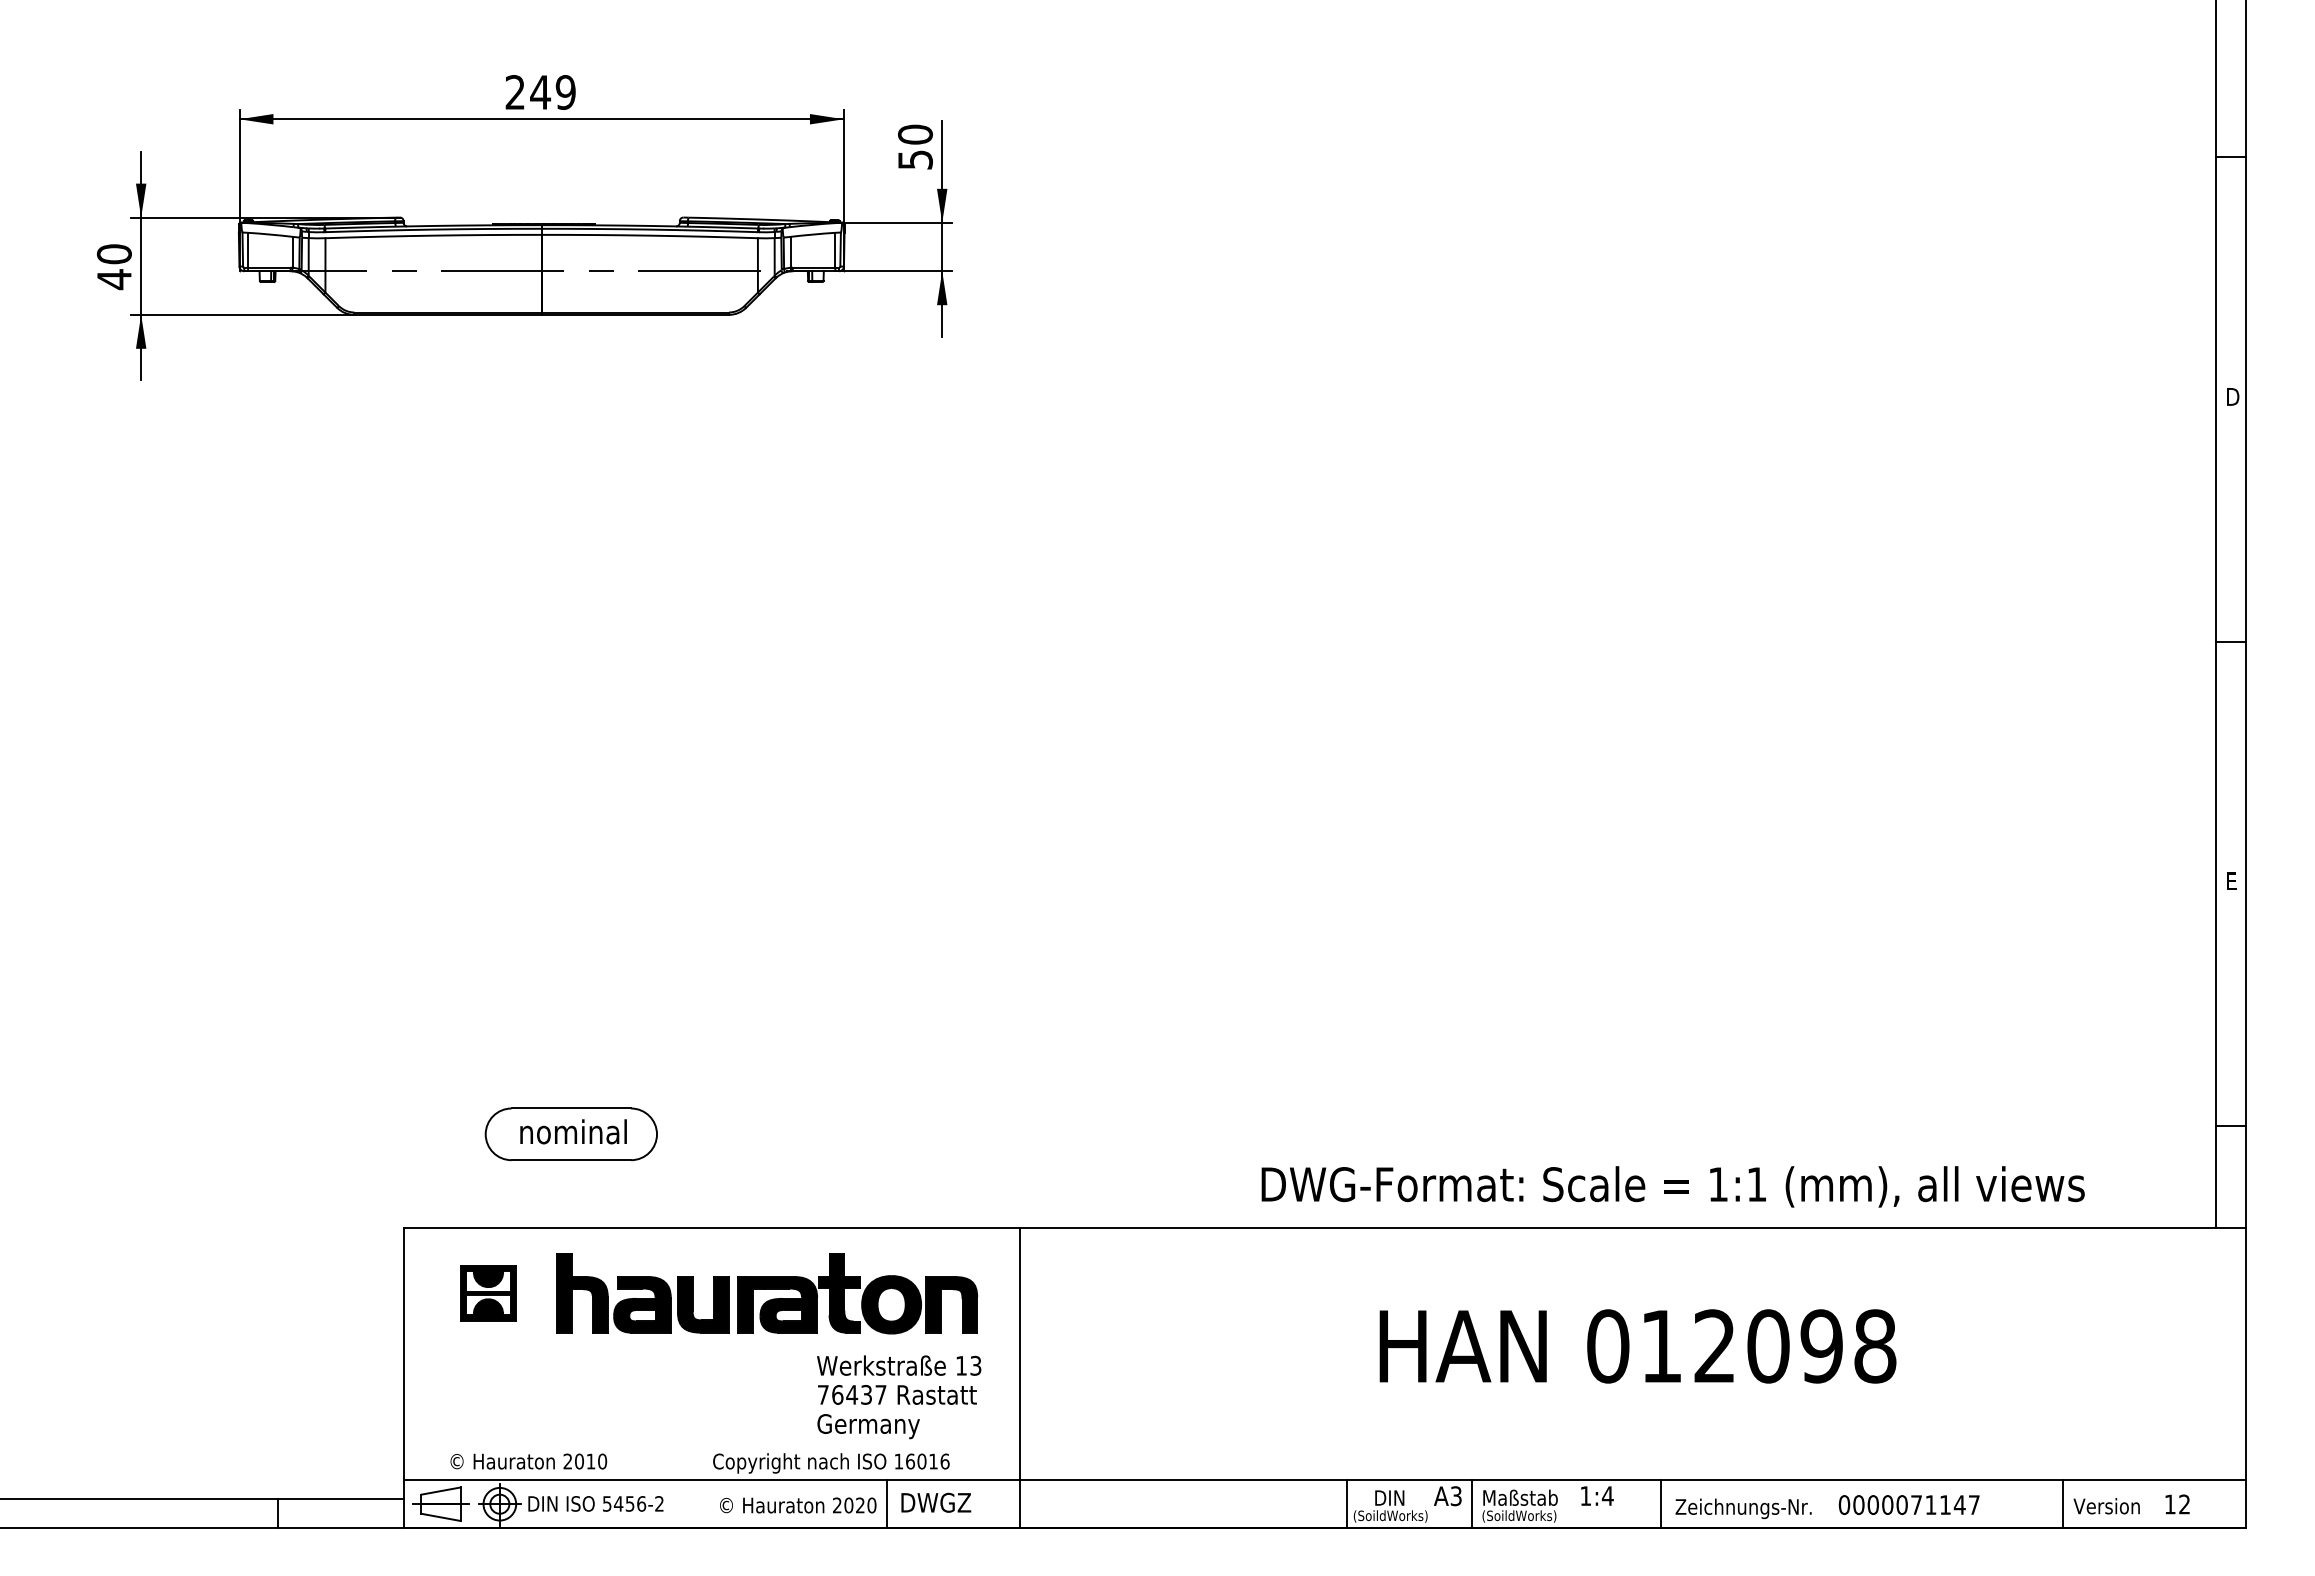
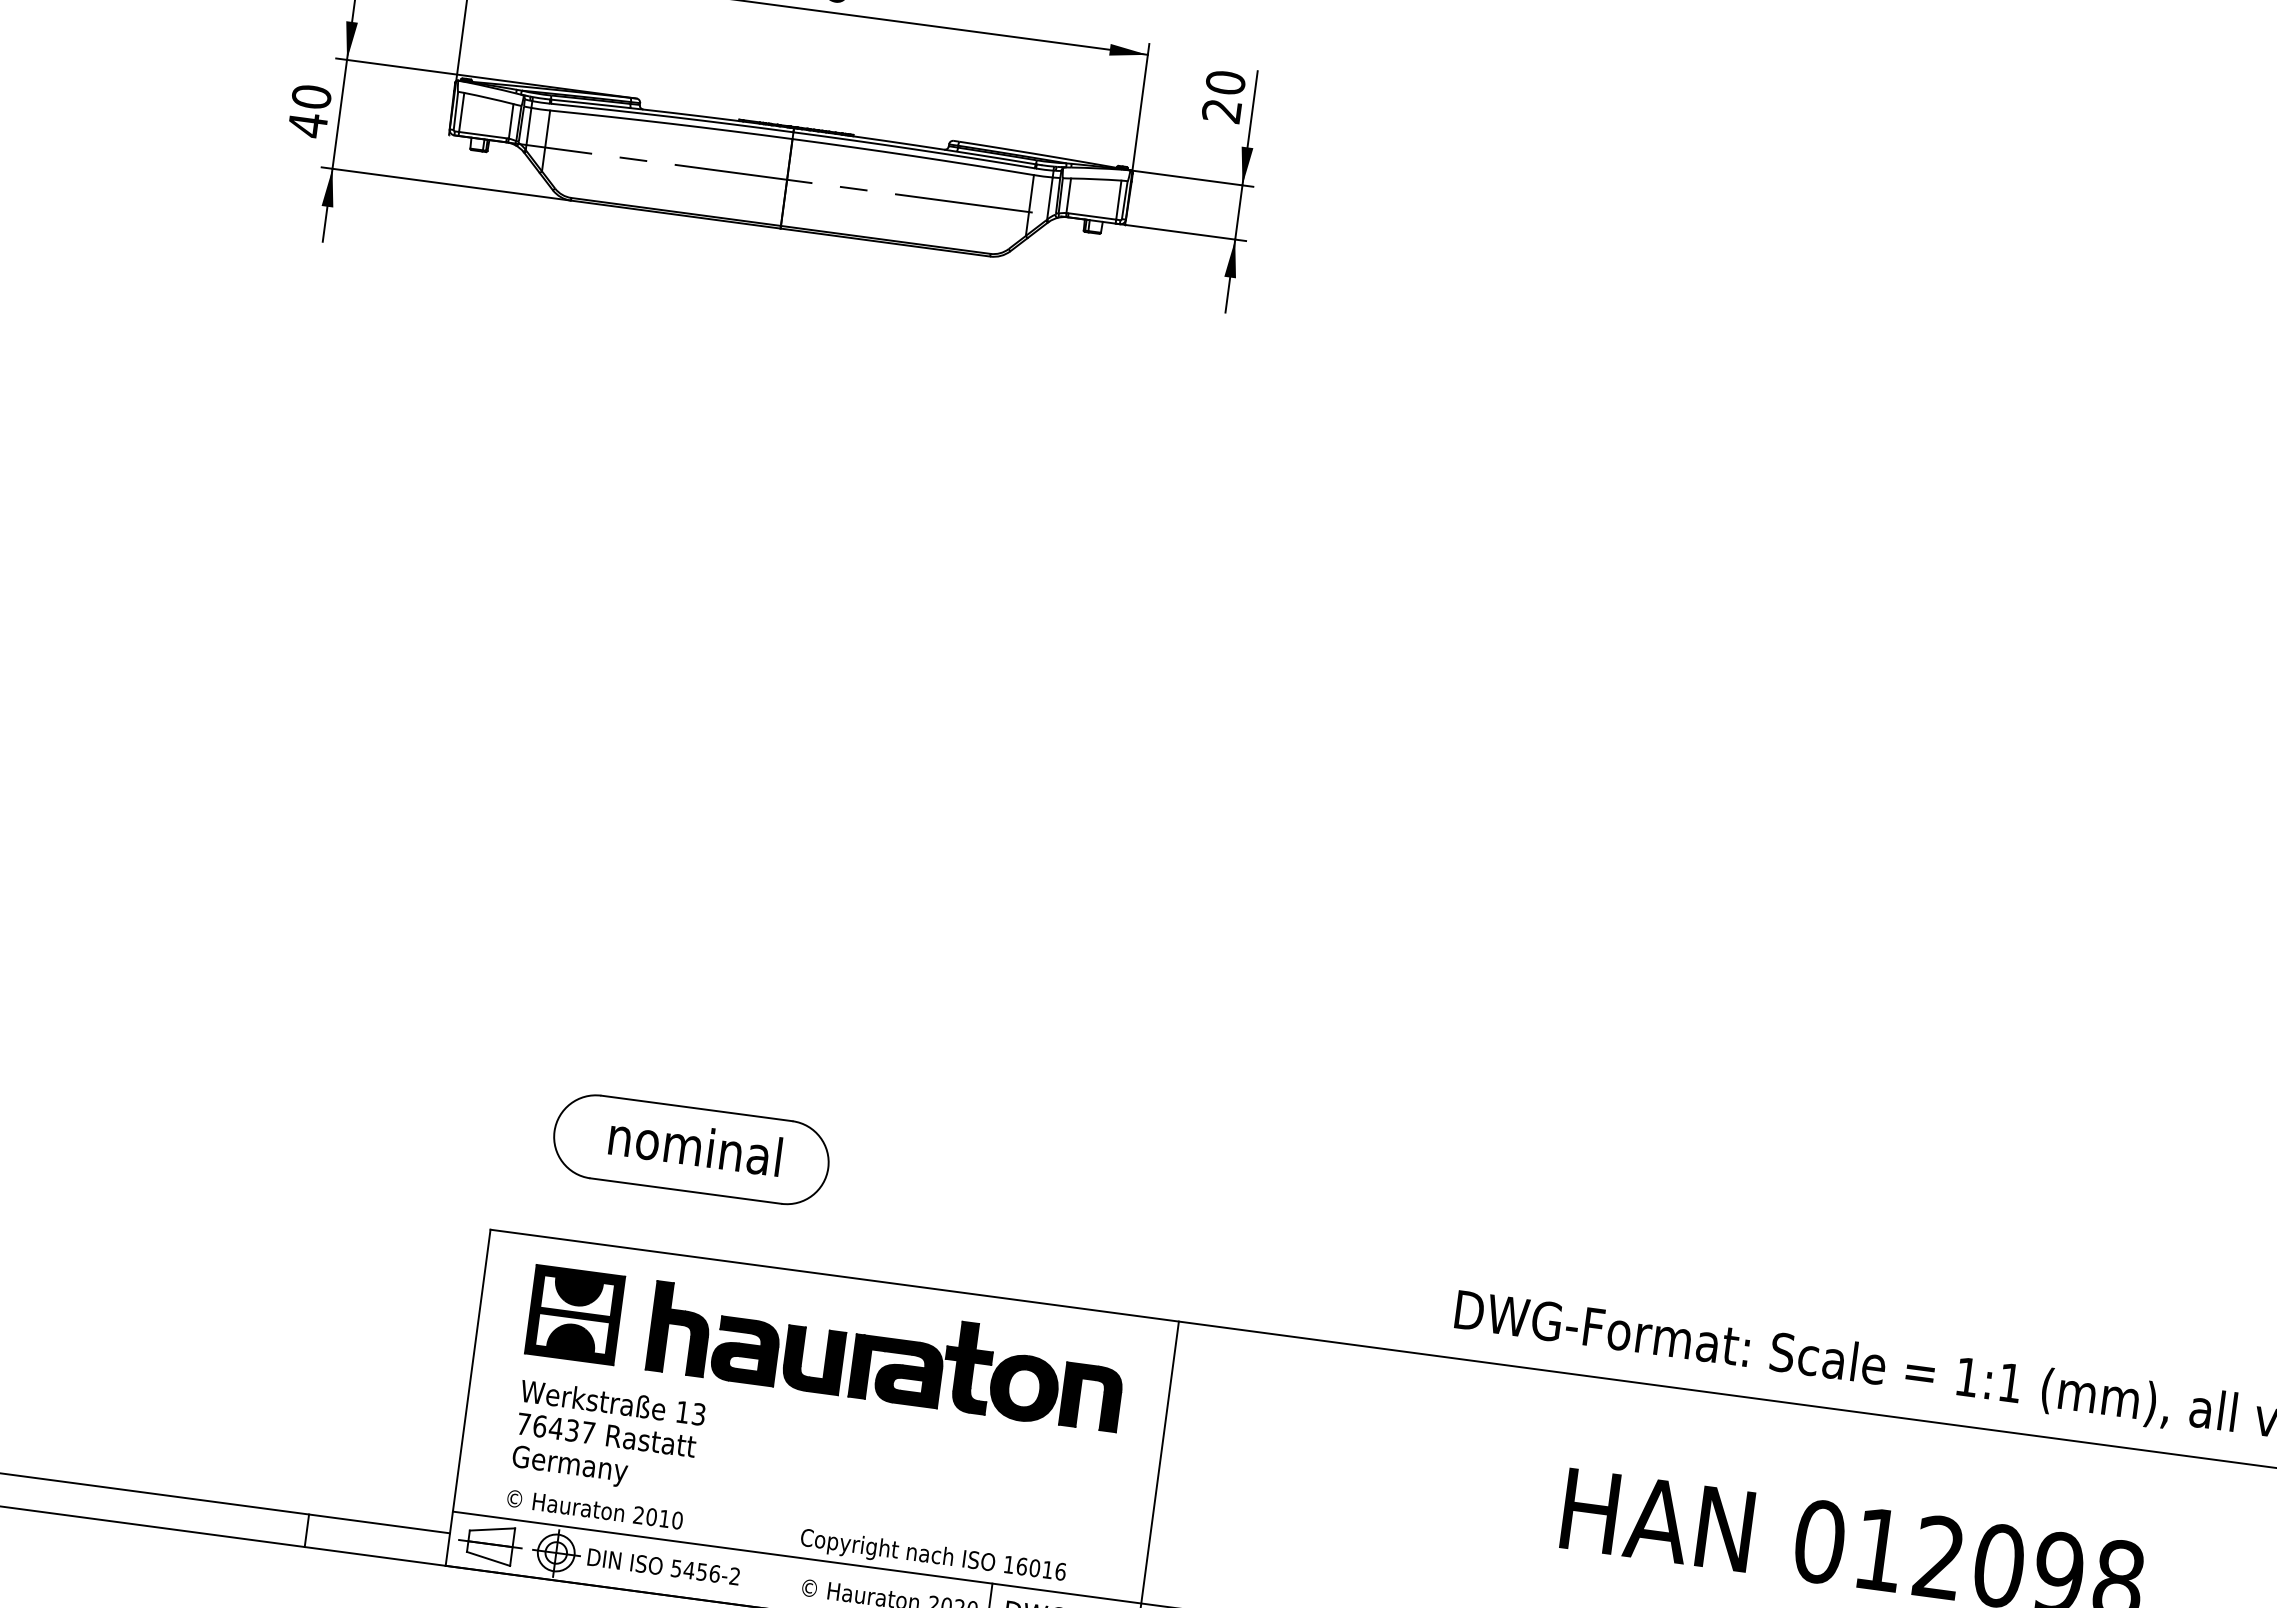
text: (915, 159) -> (1222, 110), 50 -> 20
part: (571, 1134) -> (691, 1150), size x1.43
part: (488, 1293) -> (575, 1315), size x1.43
text: (899, 1397) -> (608, 1438), moved

